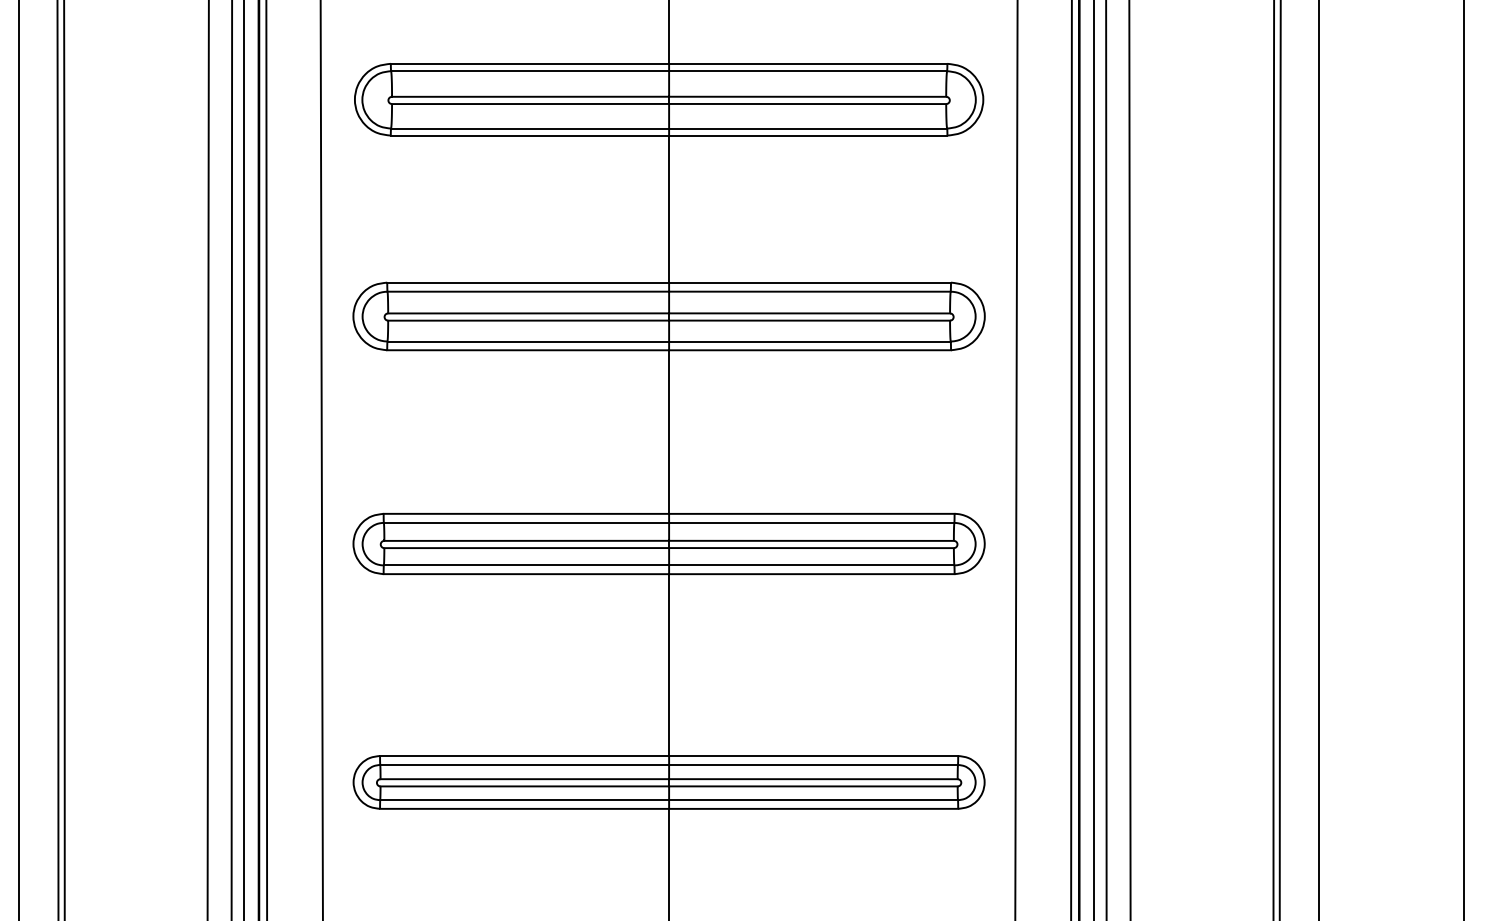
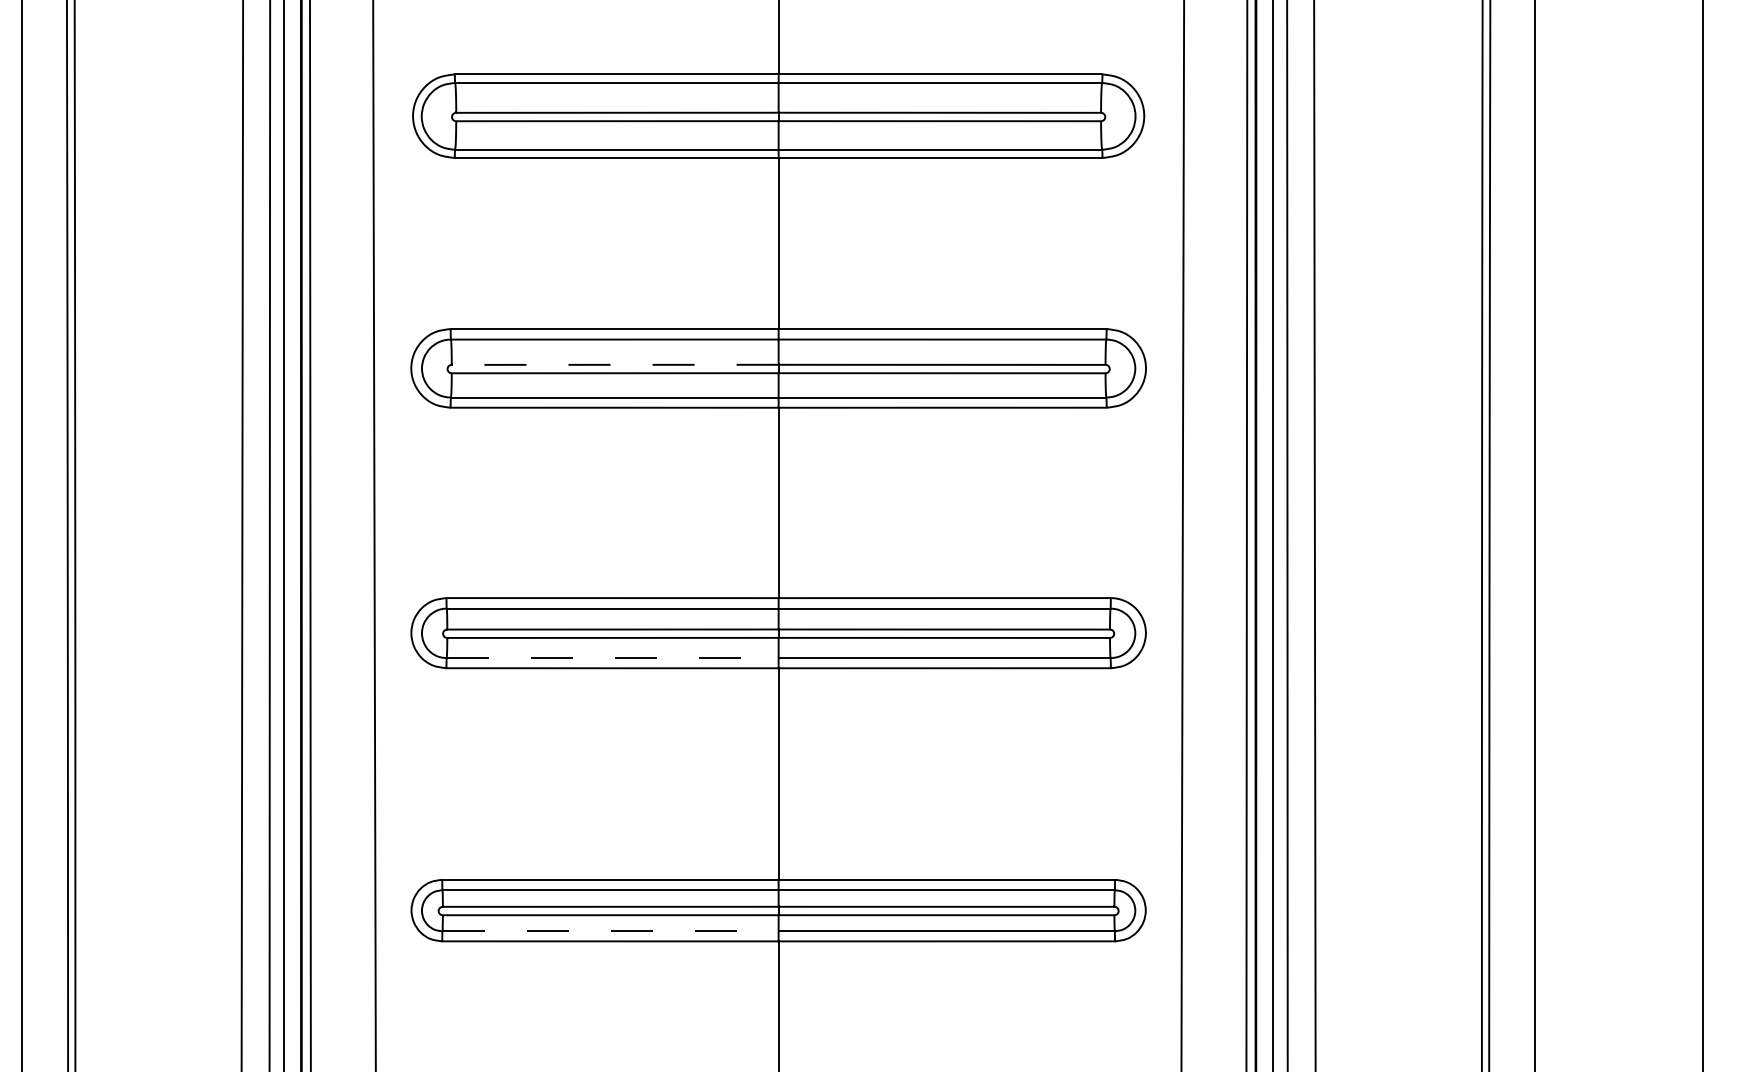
line: (528, 313) -> (614, 364), solid -> dashed
line: (526, 565) -> (612, 658), solid -> dashed
line: (525, 800) -> (611, 931), solid -> dashed

